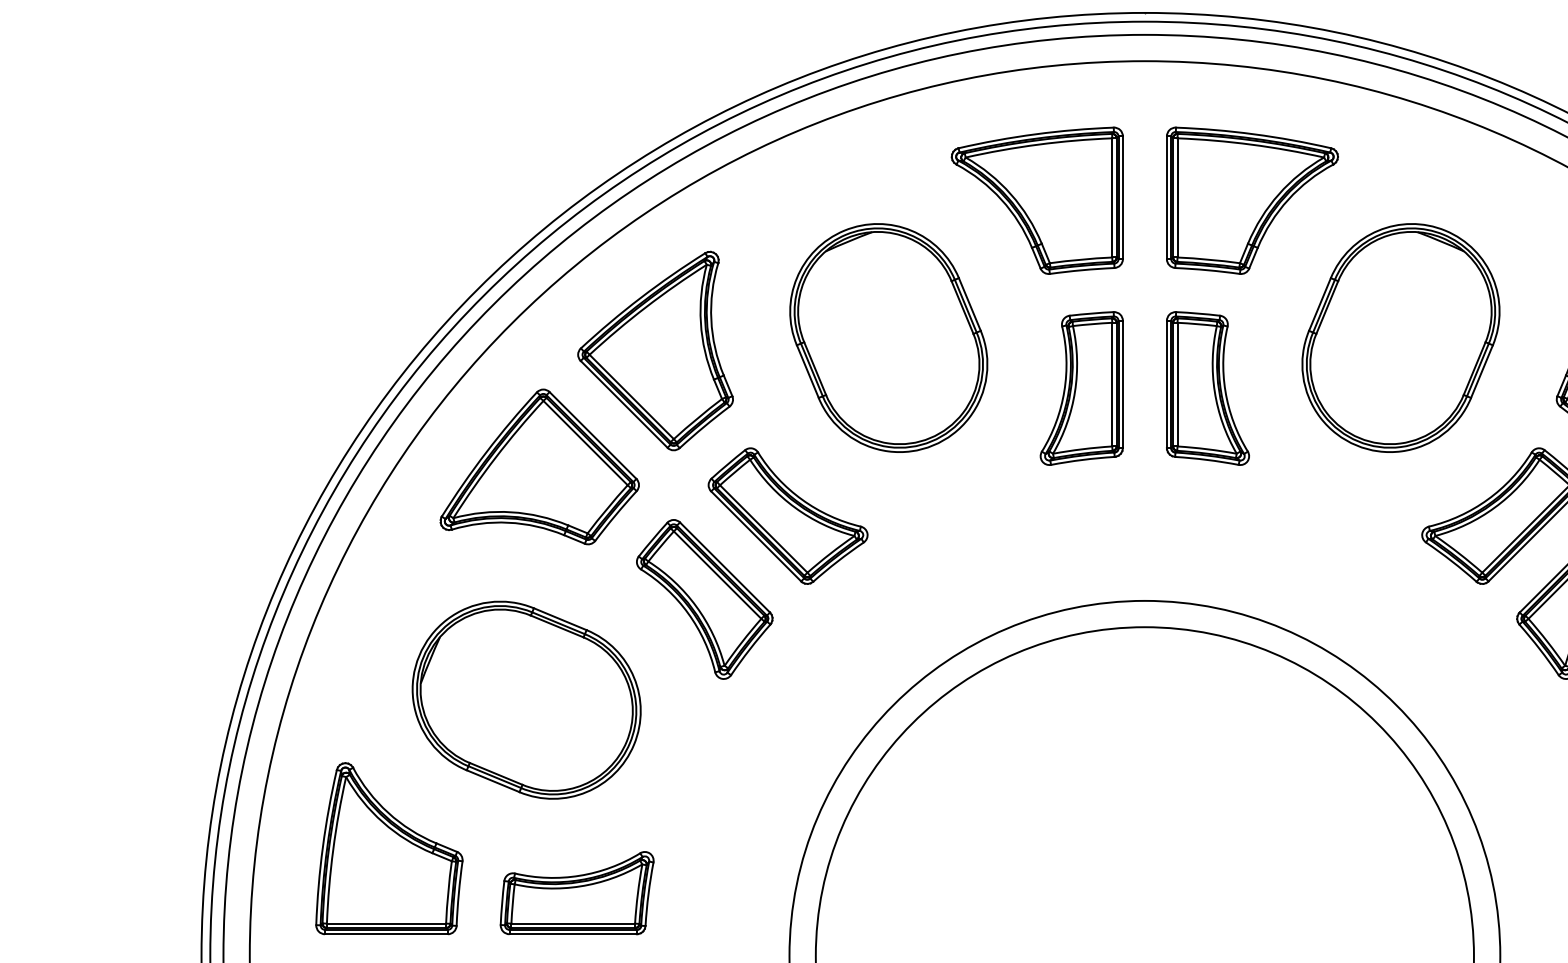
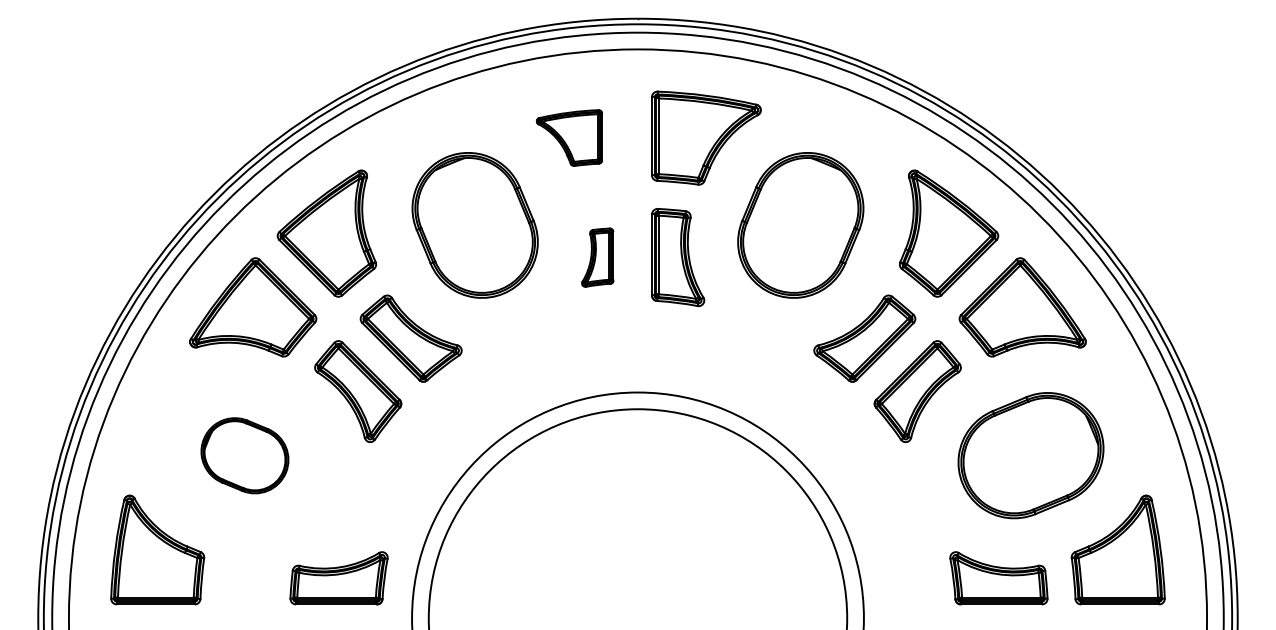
part: (1037, 199) -> (569, 137), size x0.6
part: (1081, 388) -> (597, 257), size x0.6
part: (525, 699) -> (244, 455), size x0.6
part: (576, 893) -> (338, 578), moved

